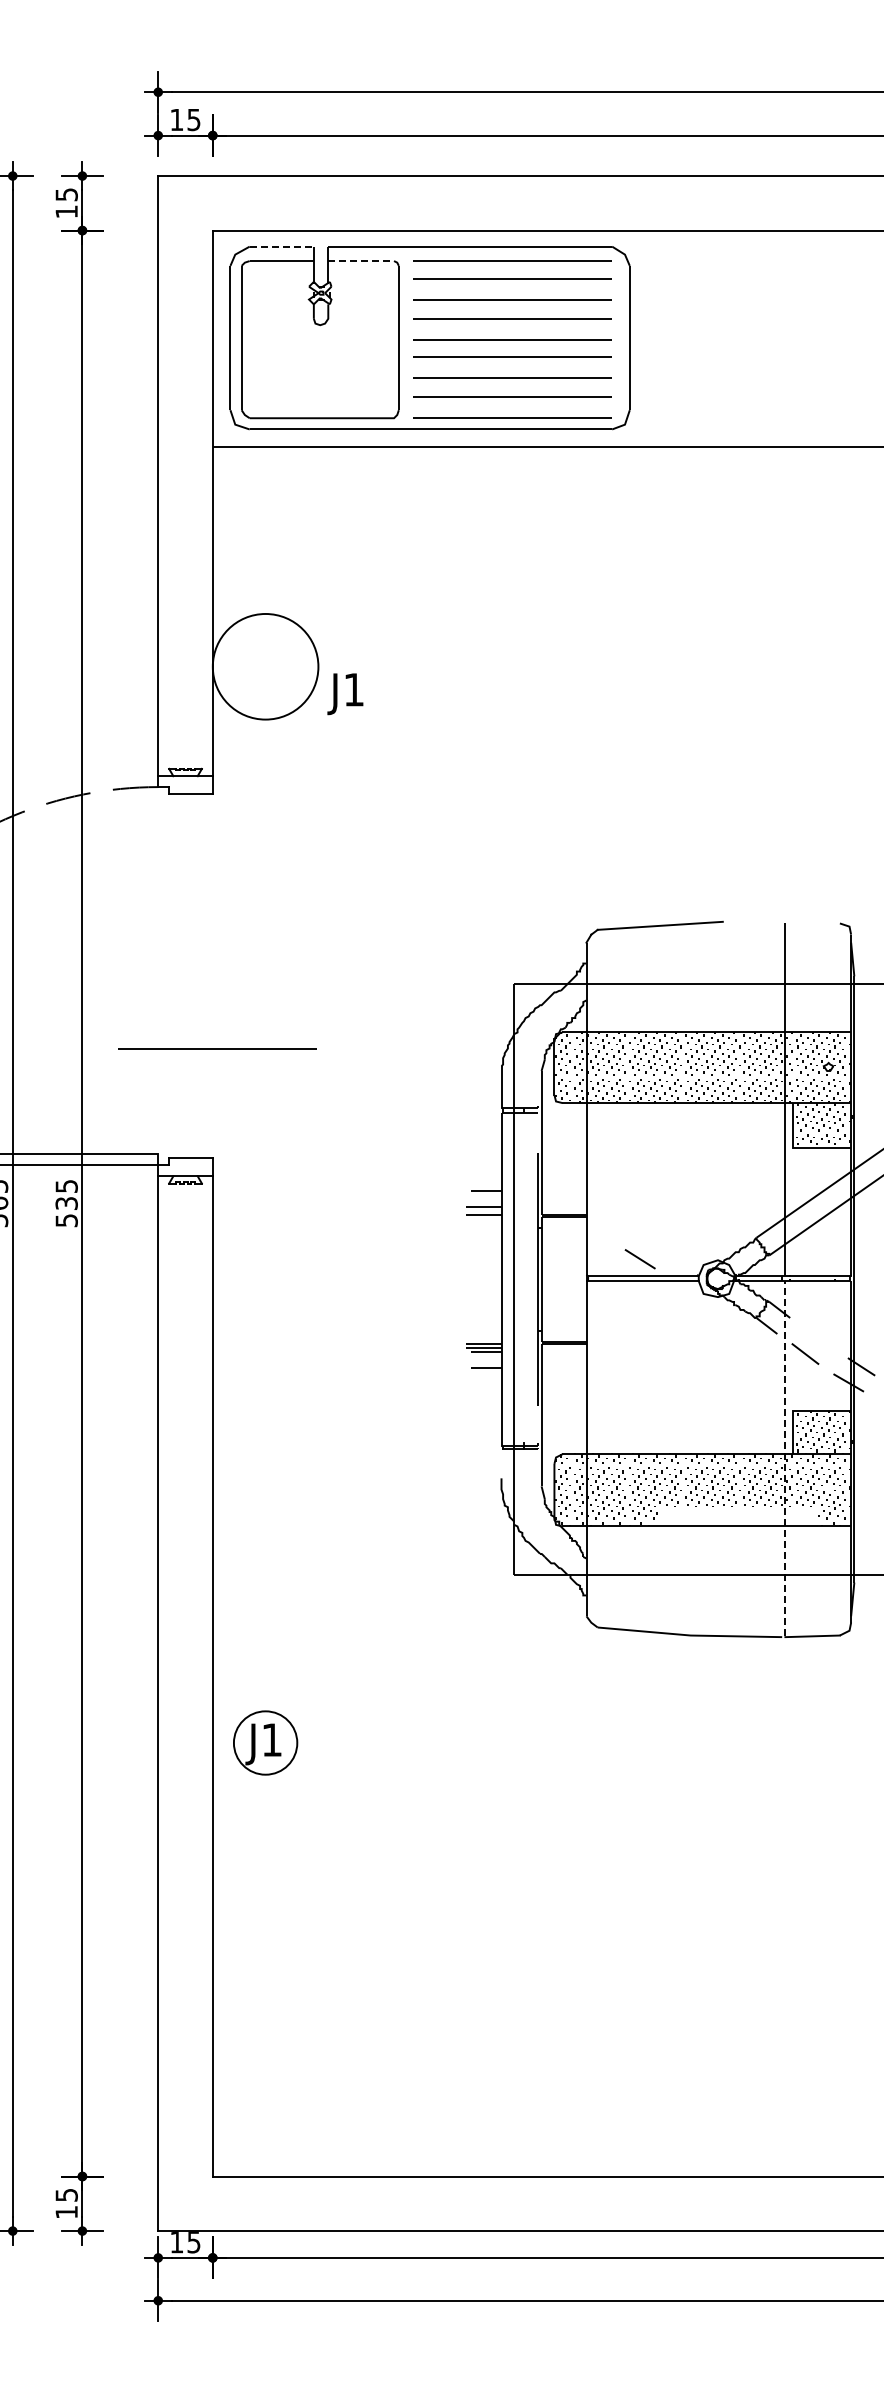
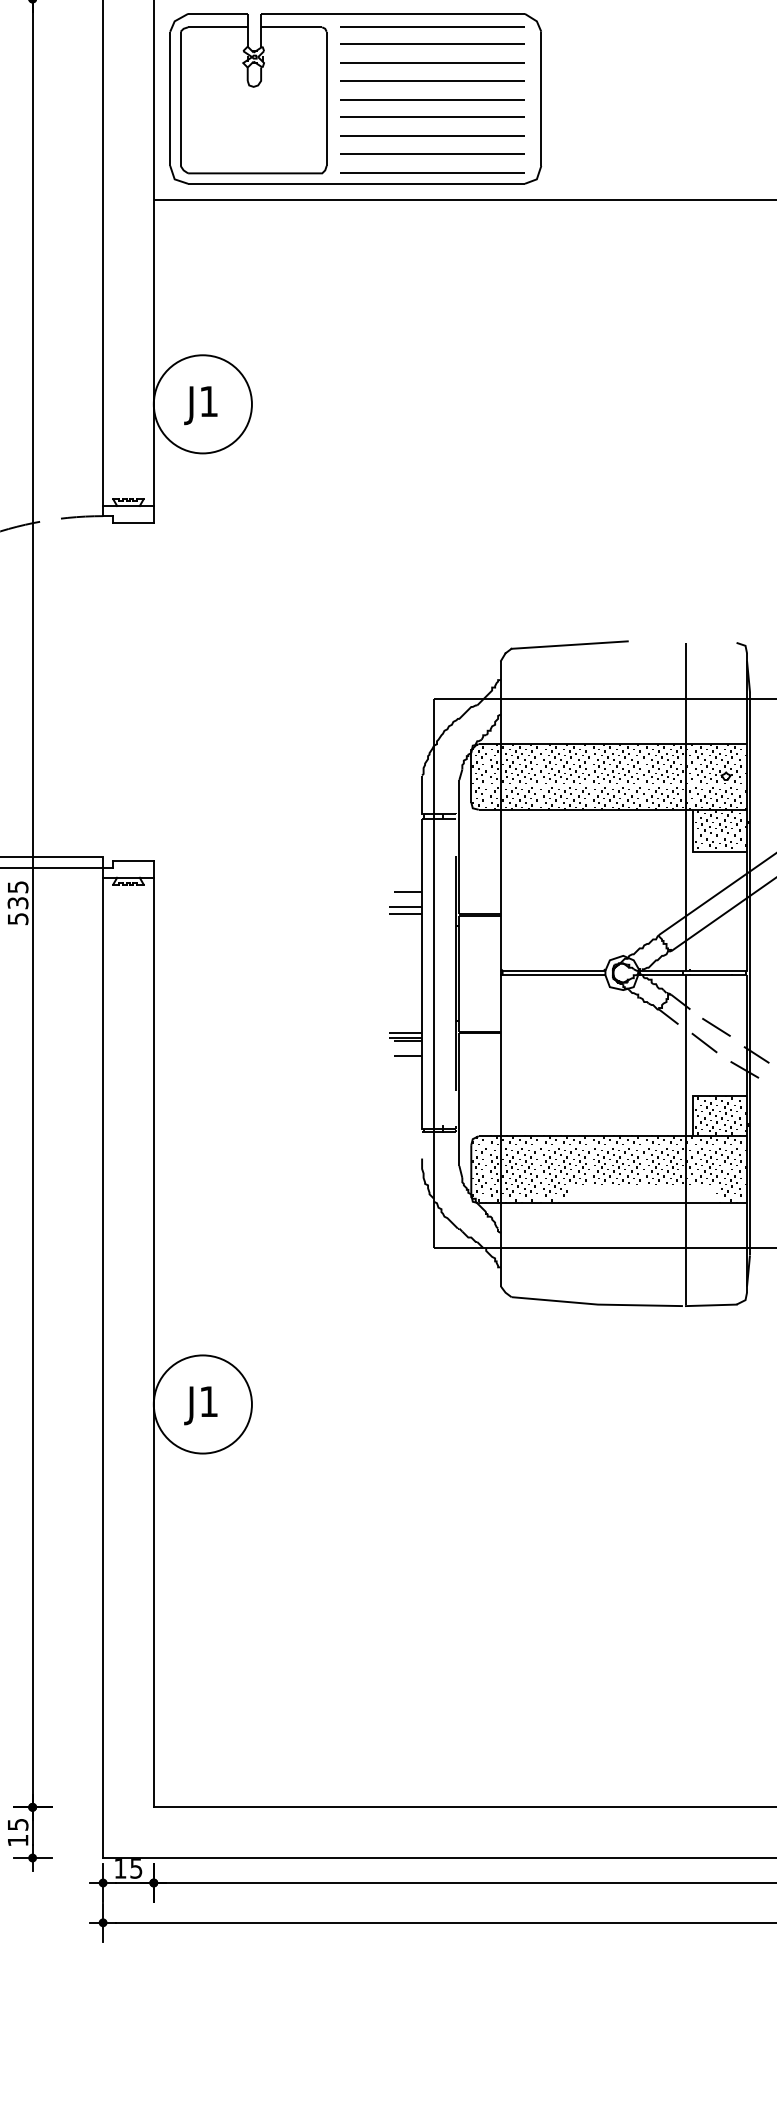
line: (282, 246) -> (218, 13), dashed -> solid
line: (361, 261) -> (292, 27), dashed -> solid
text: (345, 694) -> (200, 405), moved
line: (217, 1048) -> (158, 759), removed
line: (639, 1259) -> (715, 1027), moved
line: (785, 1457) -> (686, 1139), dashed -> solid
circle: (265, 1742) -> (202, 1404), size x1.67

